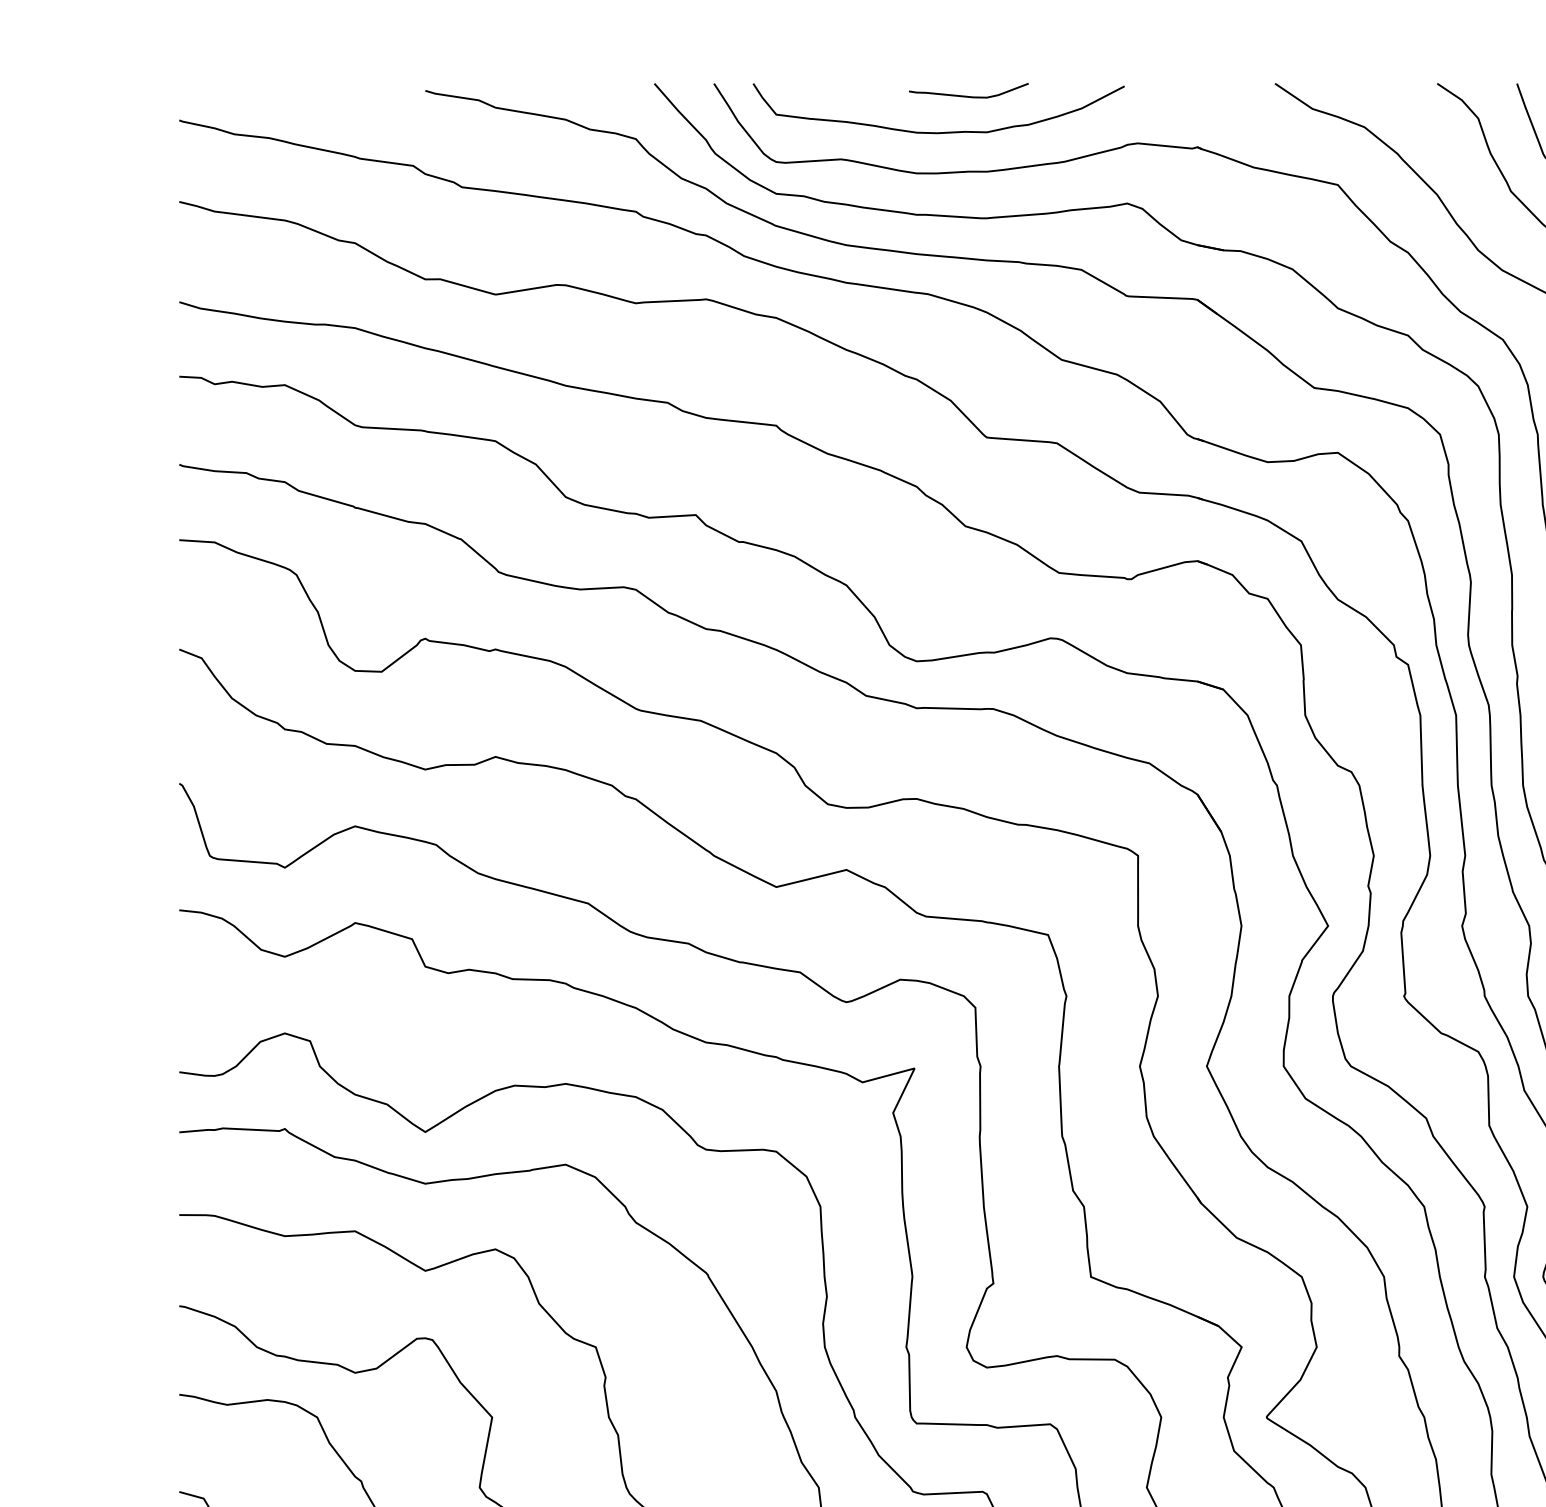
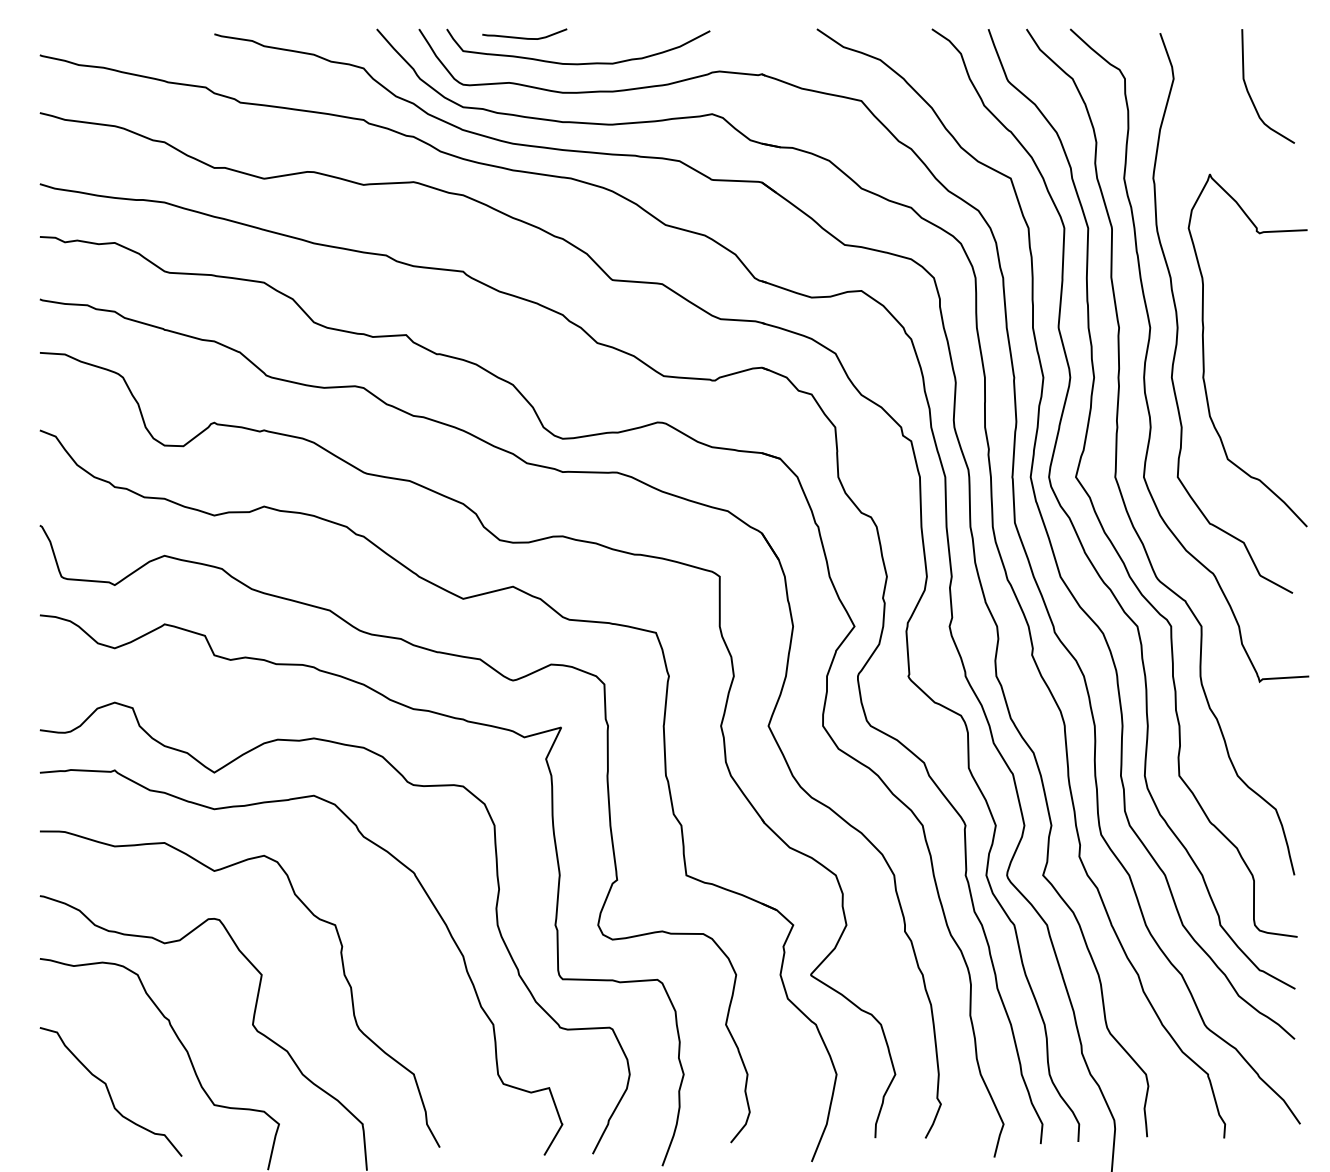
curve: (968, 95) -> (524, 37), moved

